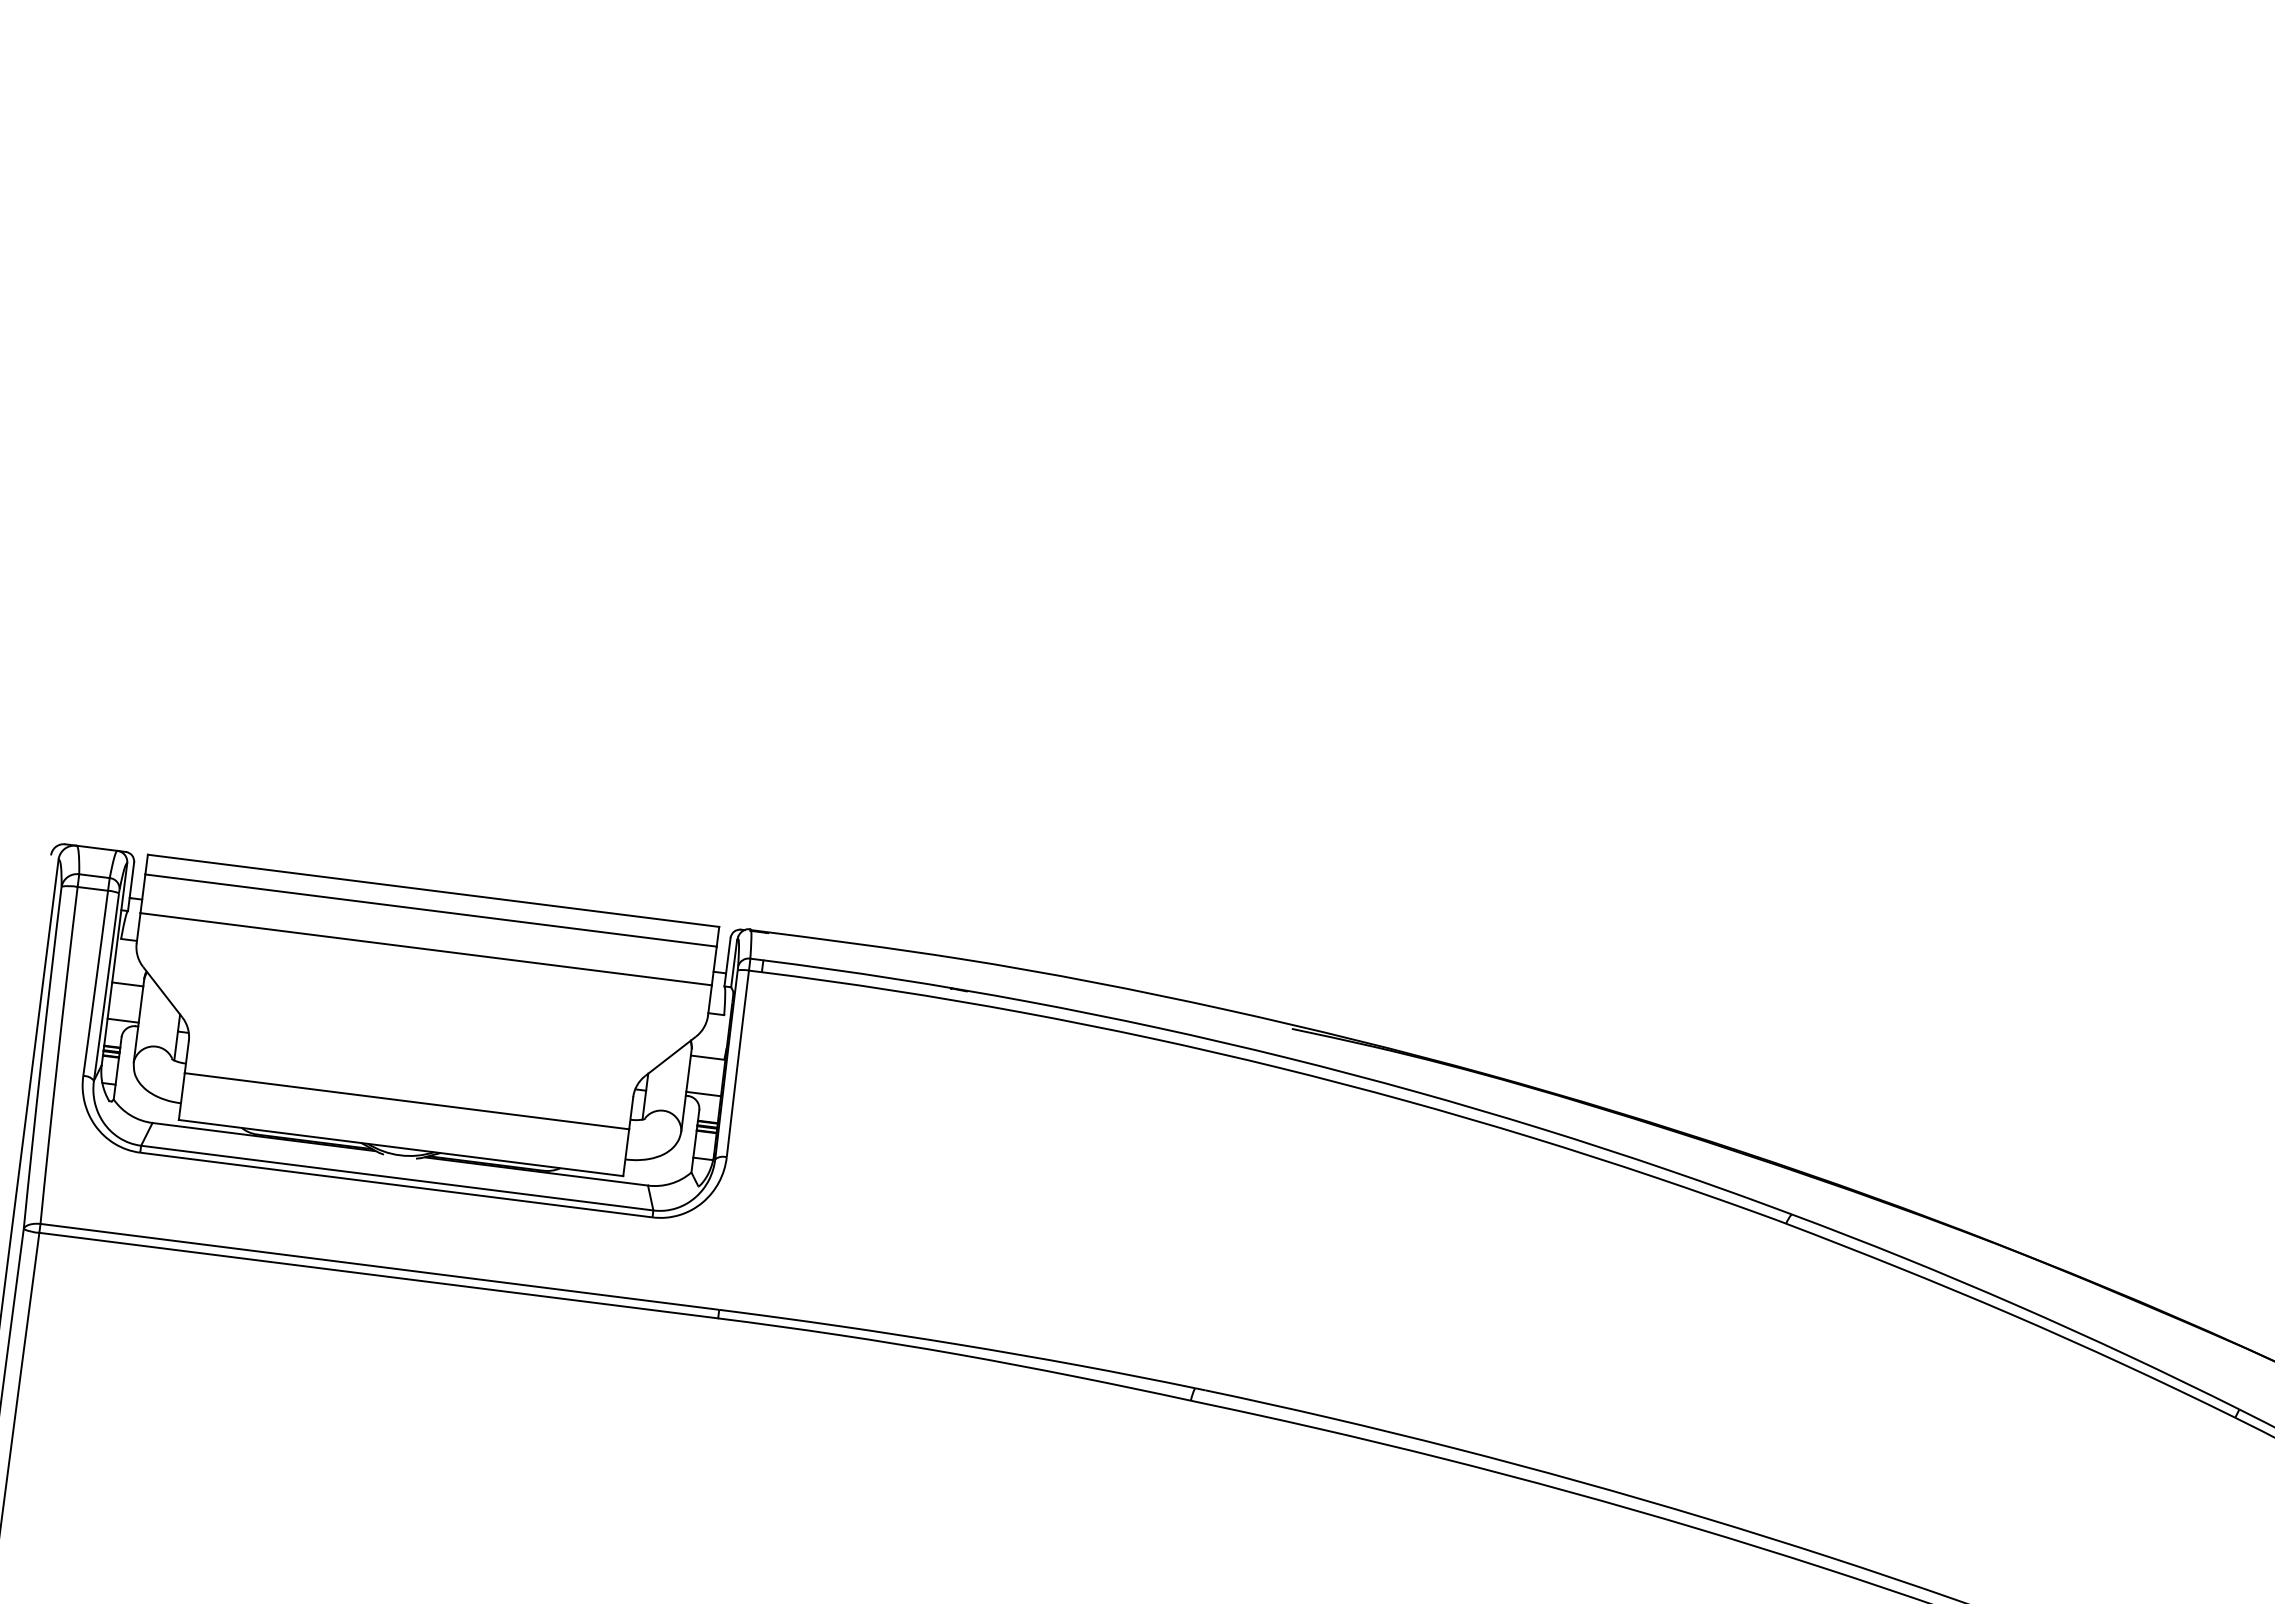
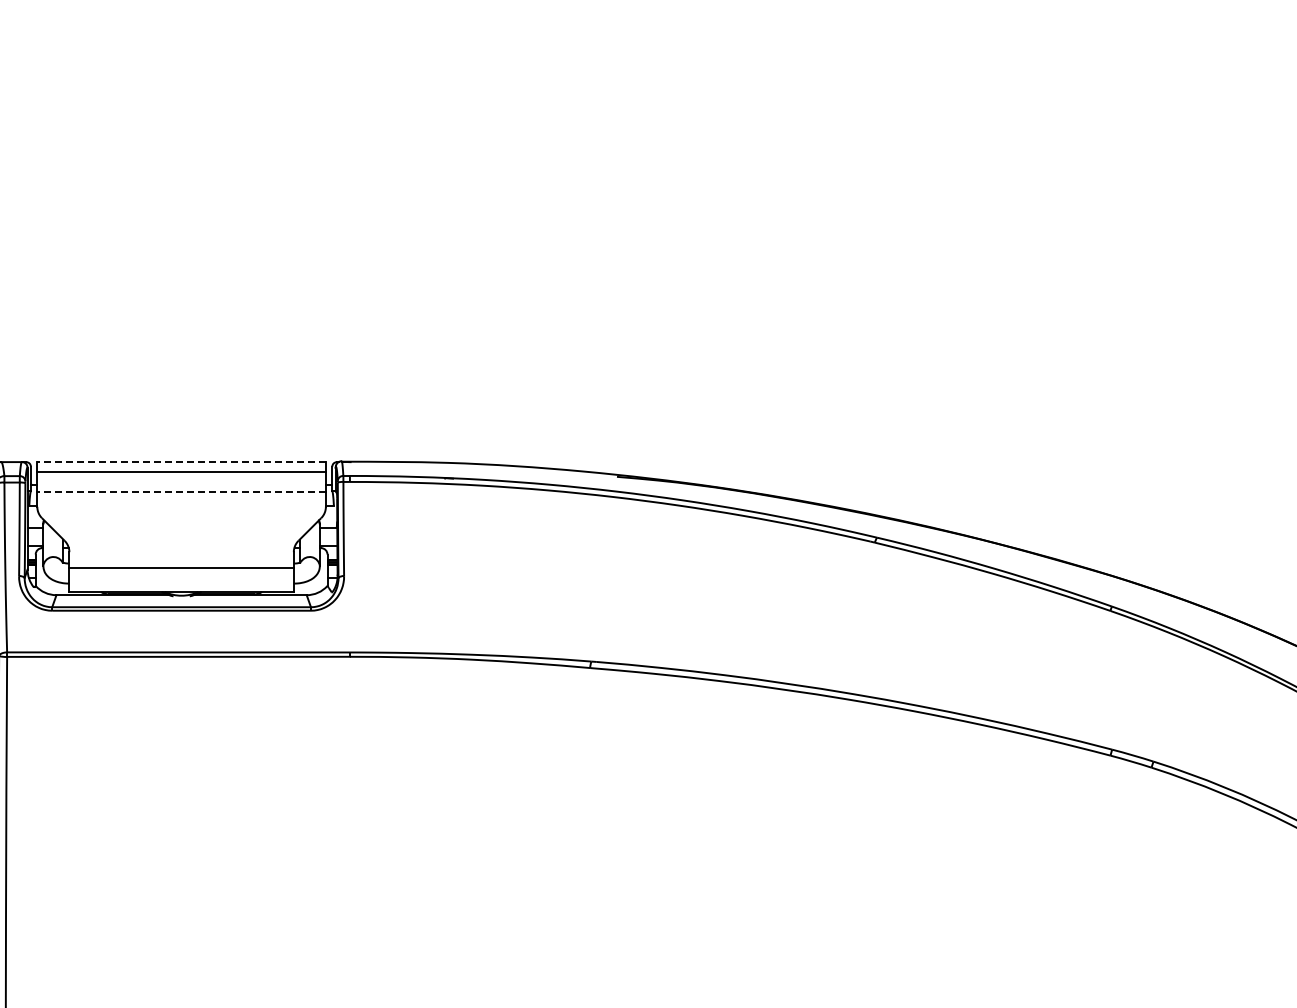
line: (433, 891) -> (181, 462), solid -> dashed
line: (425, 948) -> (181, 491), solid -> dashed

